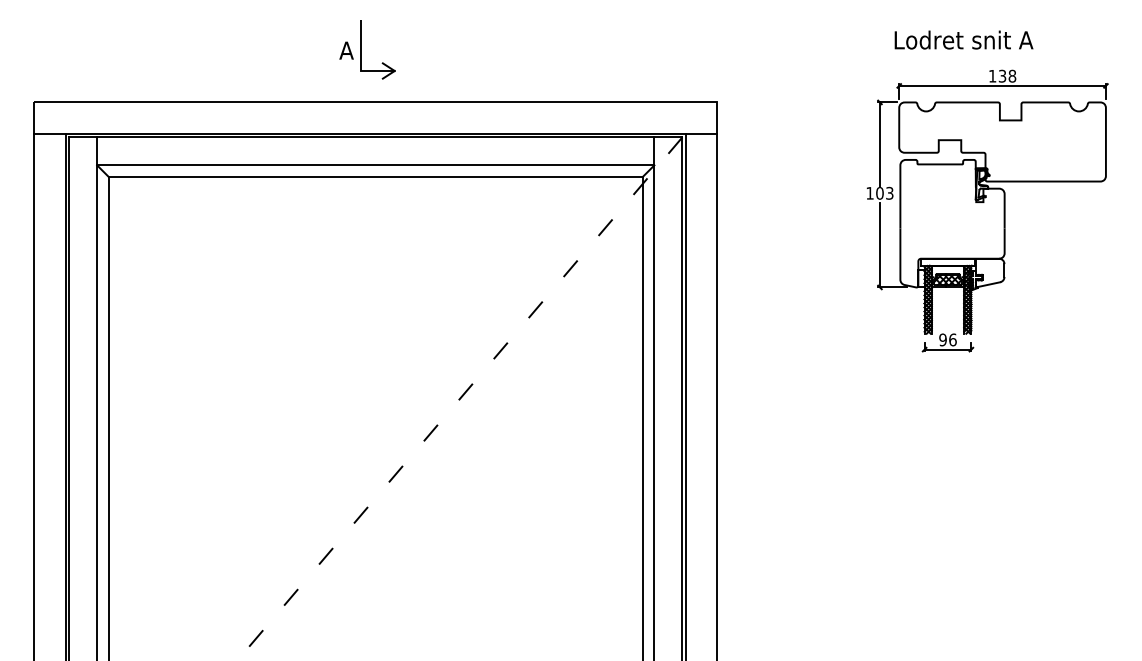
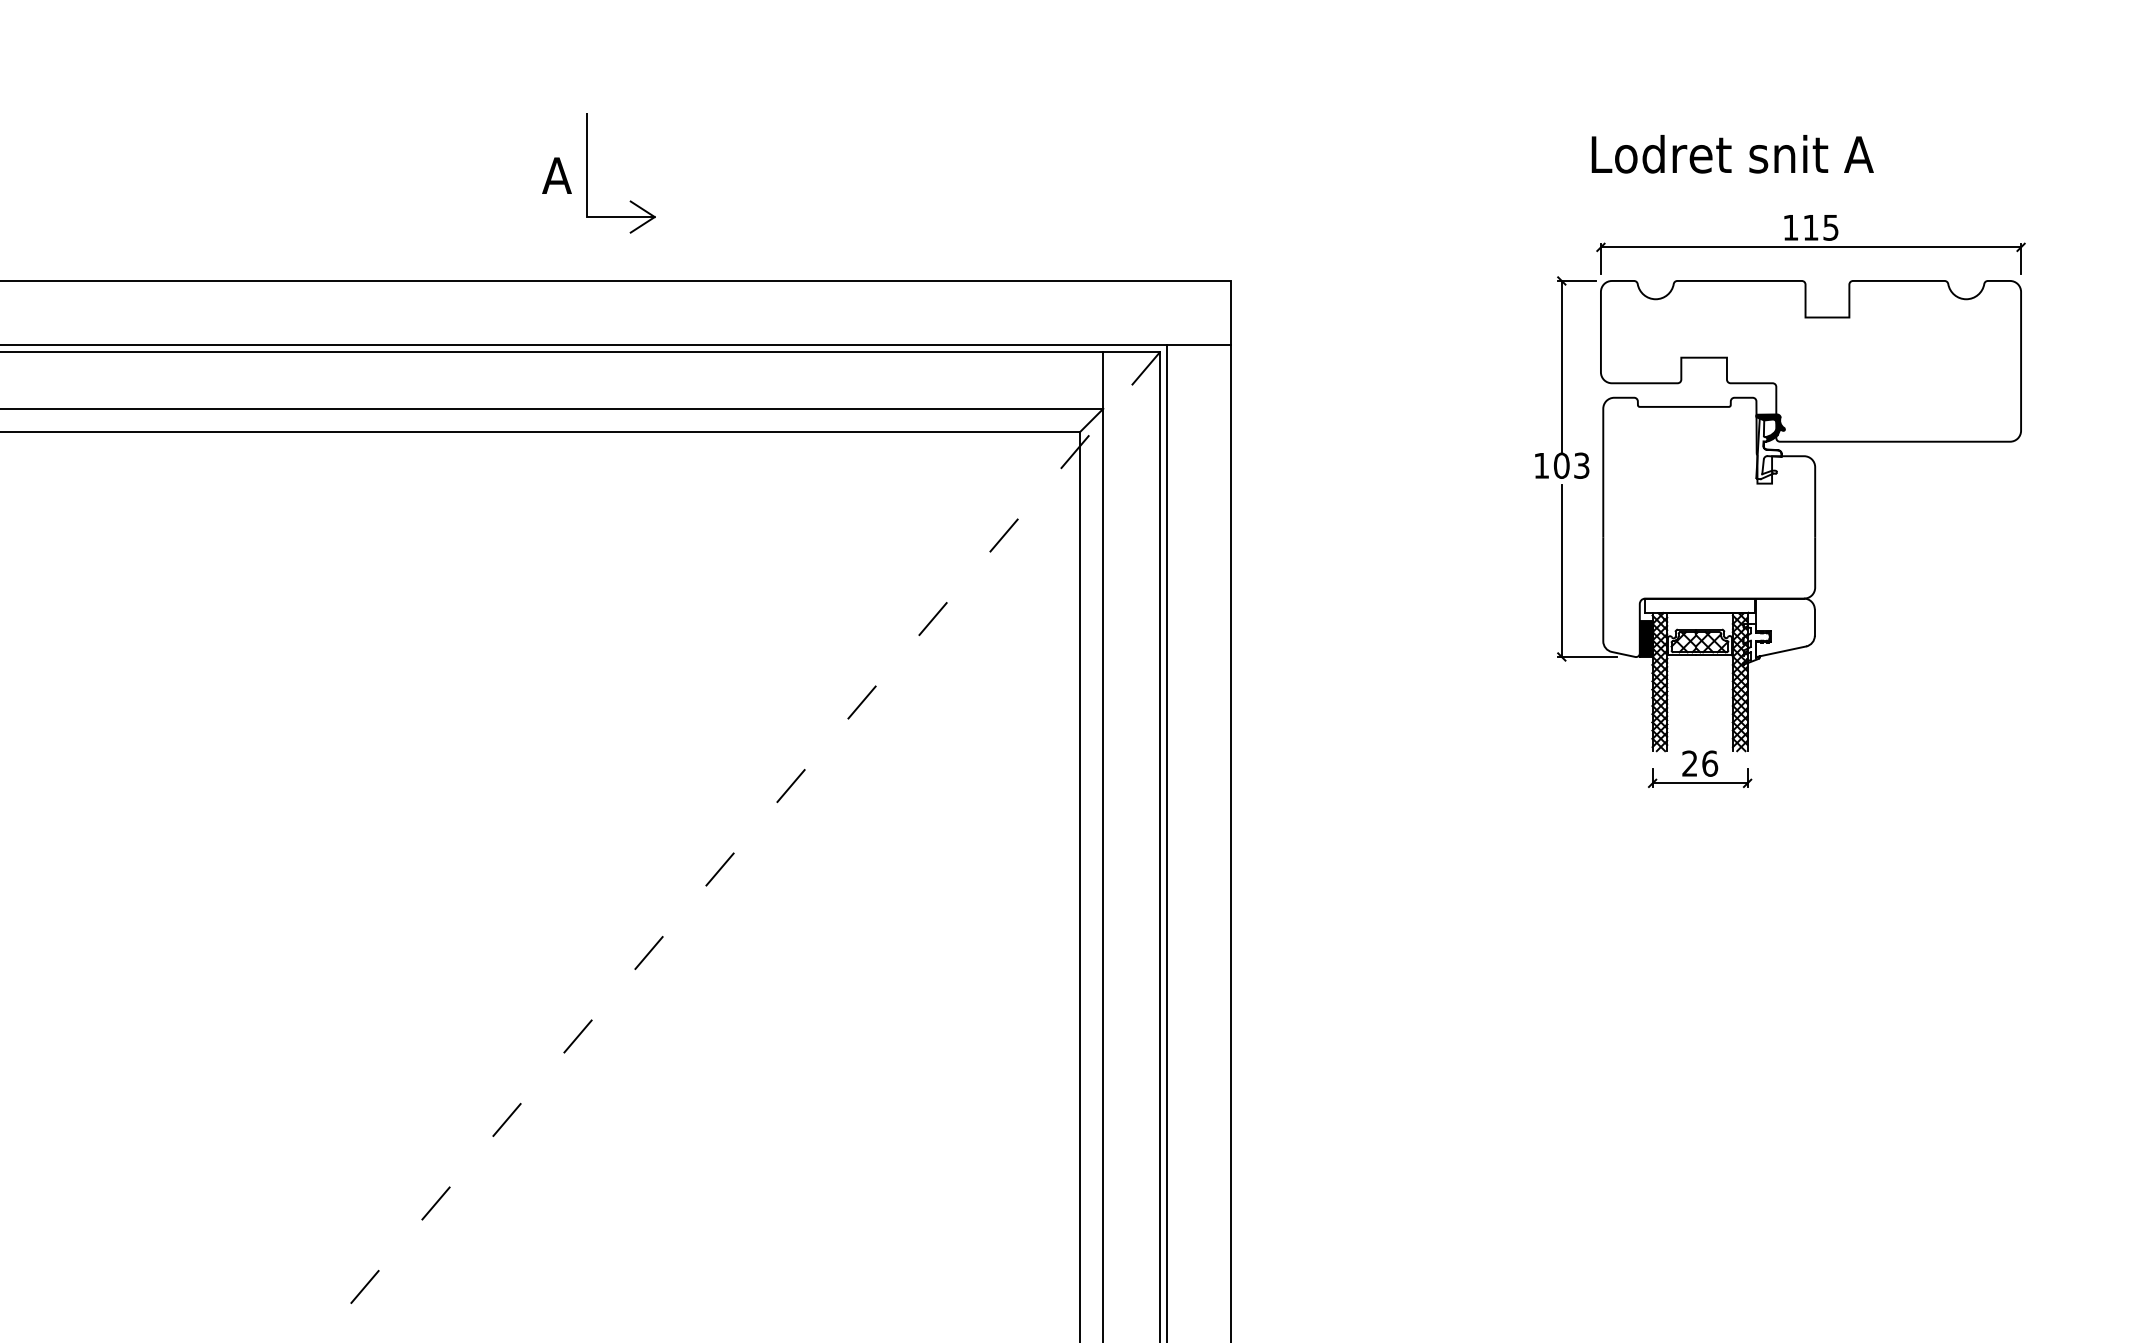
part: (367, 49) -> (599, 173), moved
text: (1007, 75) -> (1820, 226), 138 -> 115
fill: (921, 278) -> (1646, 638), added
text: (942, 339) -> (1688, 762), 96 -> 26

